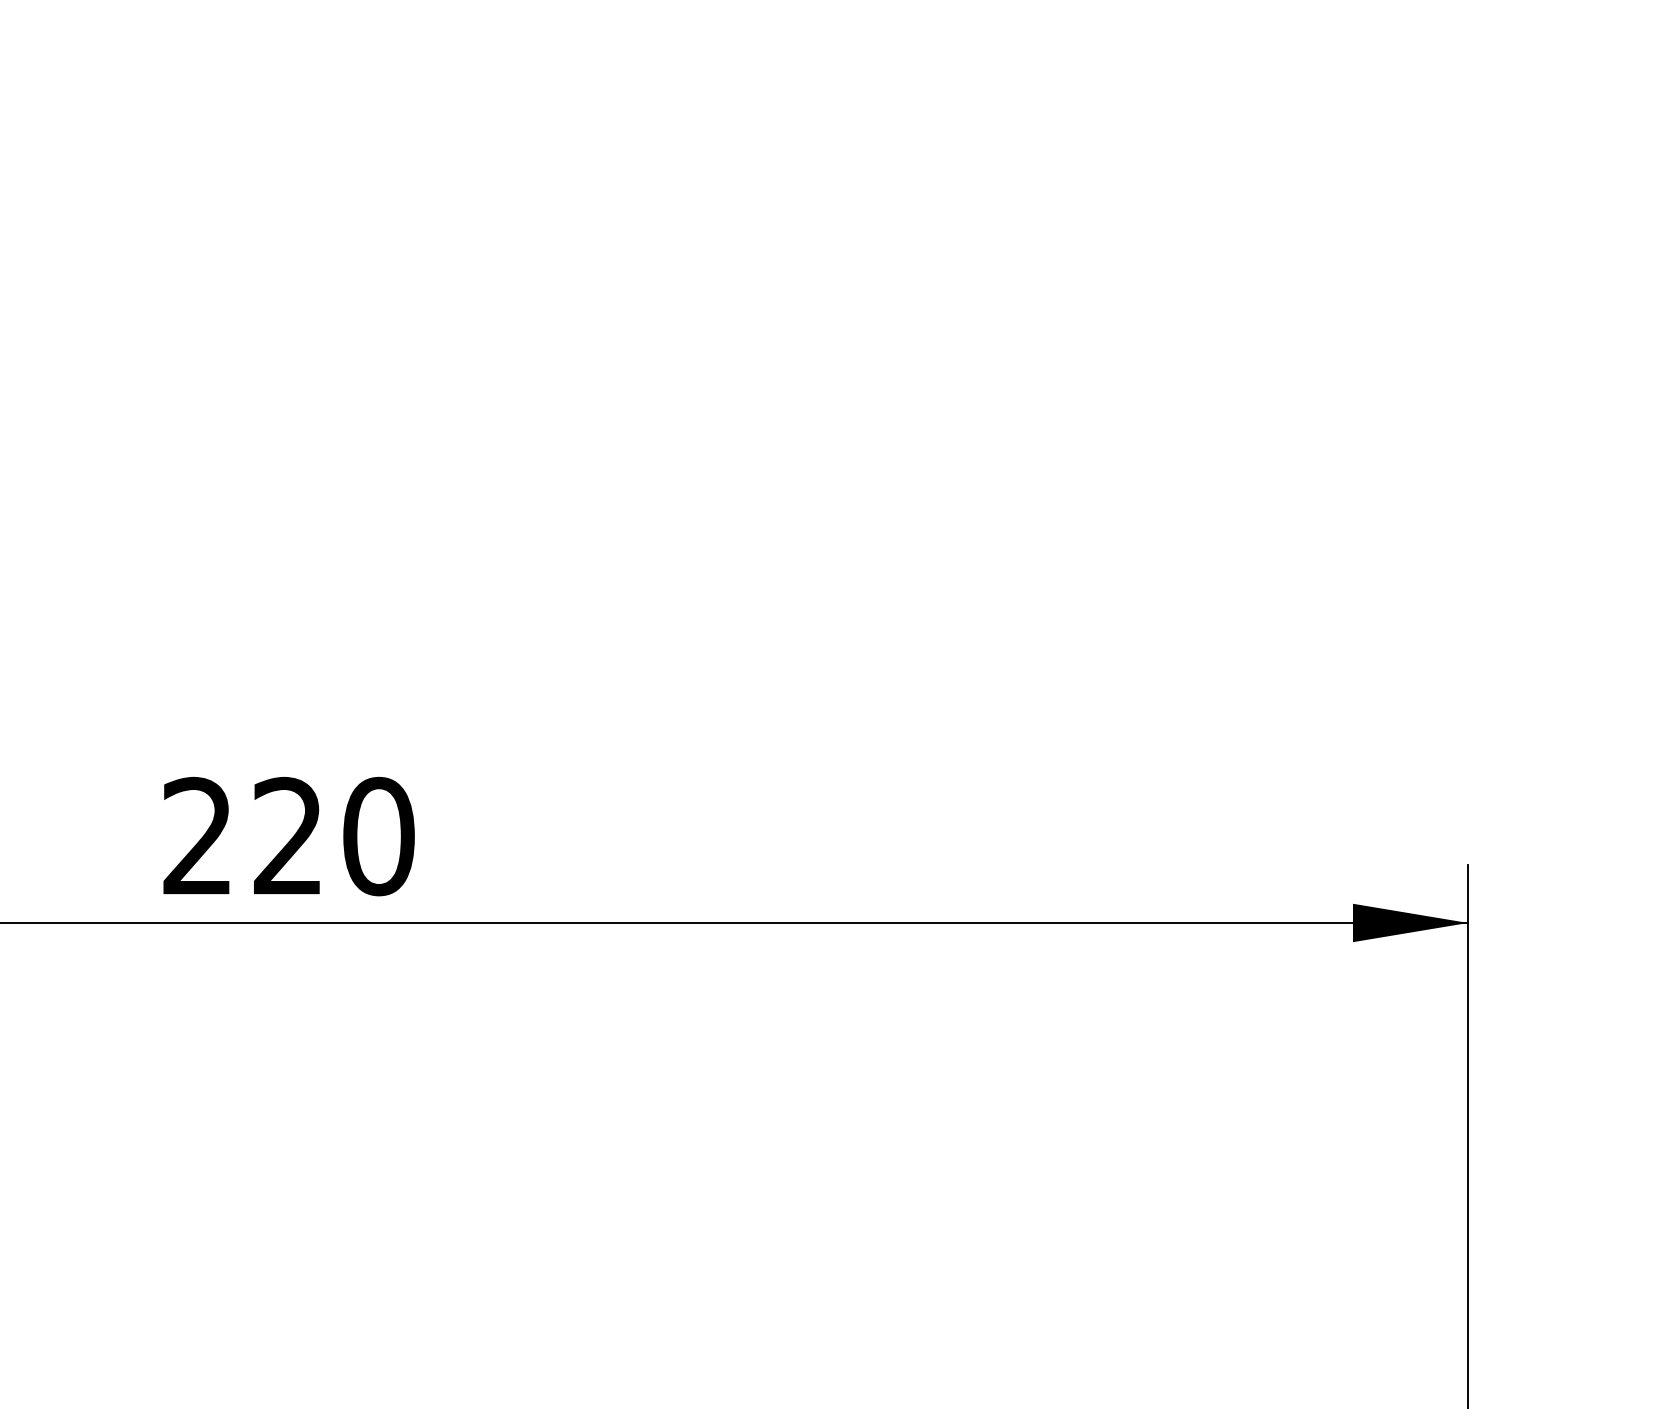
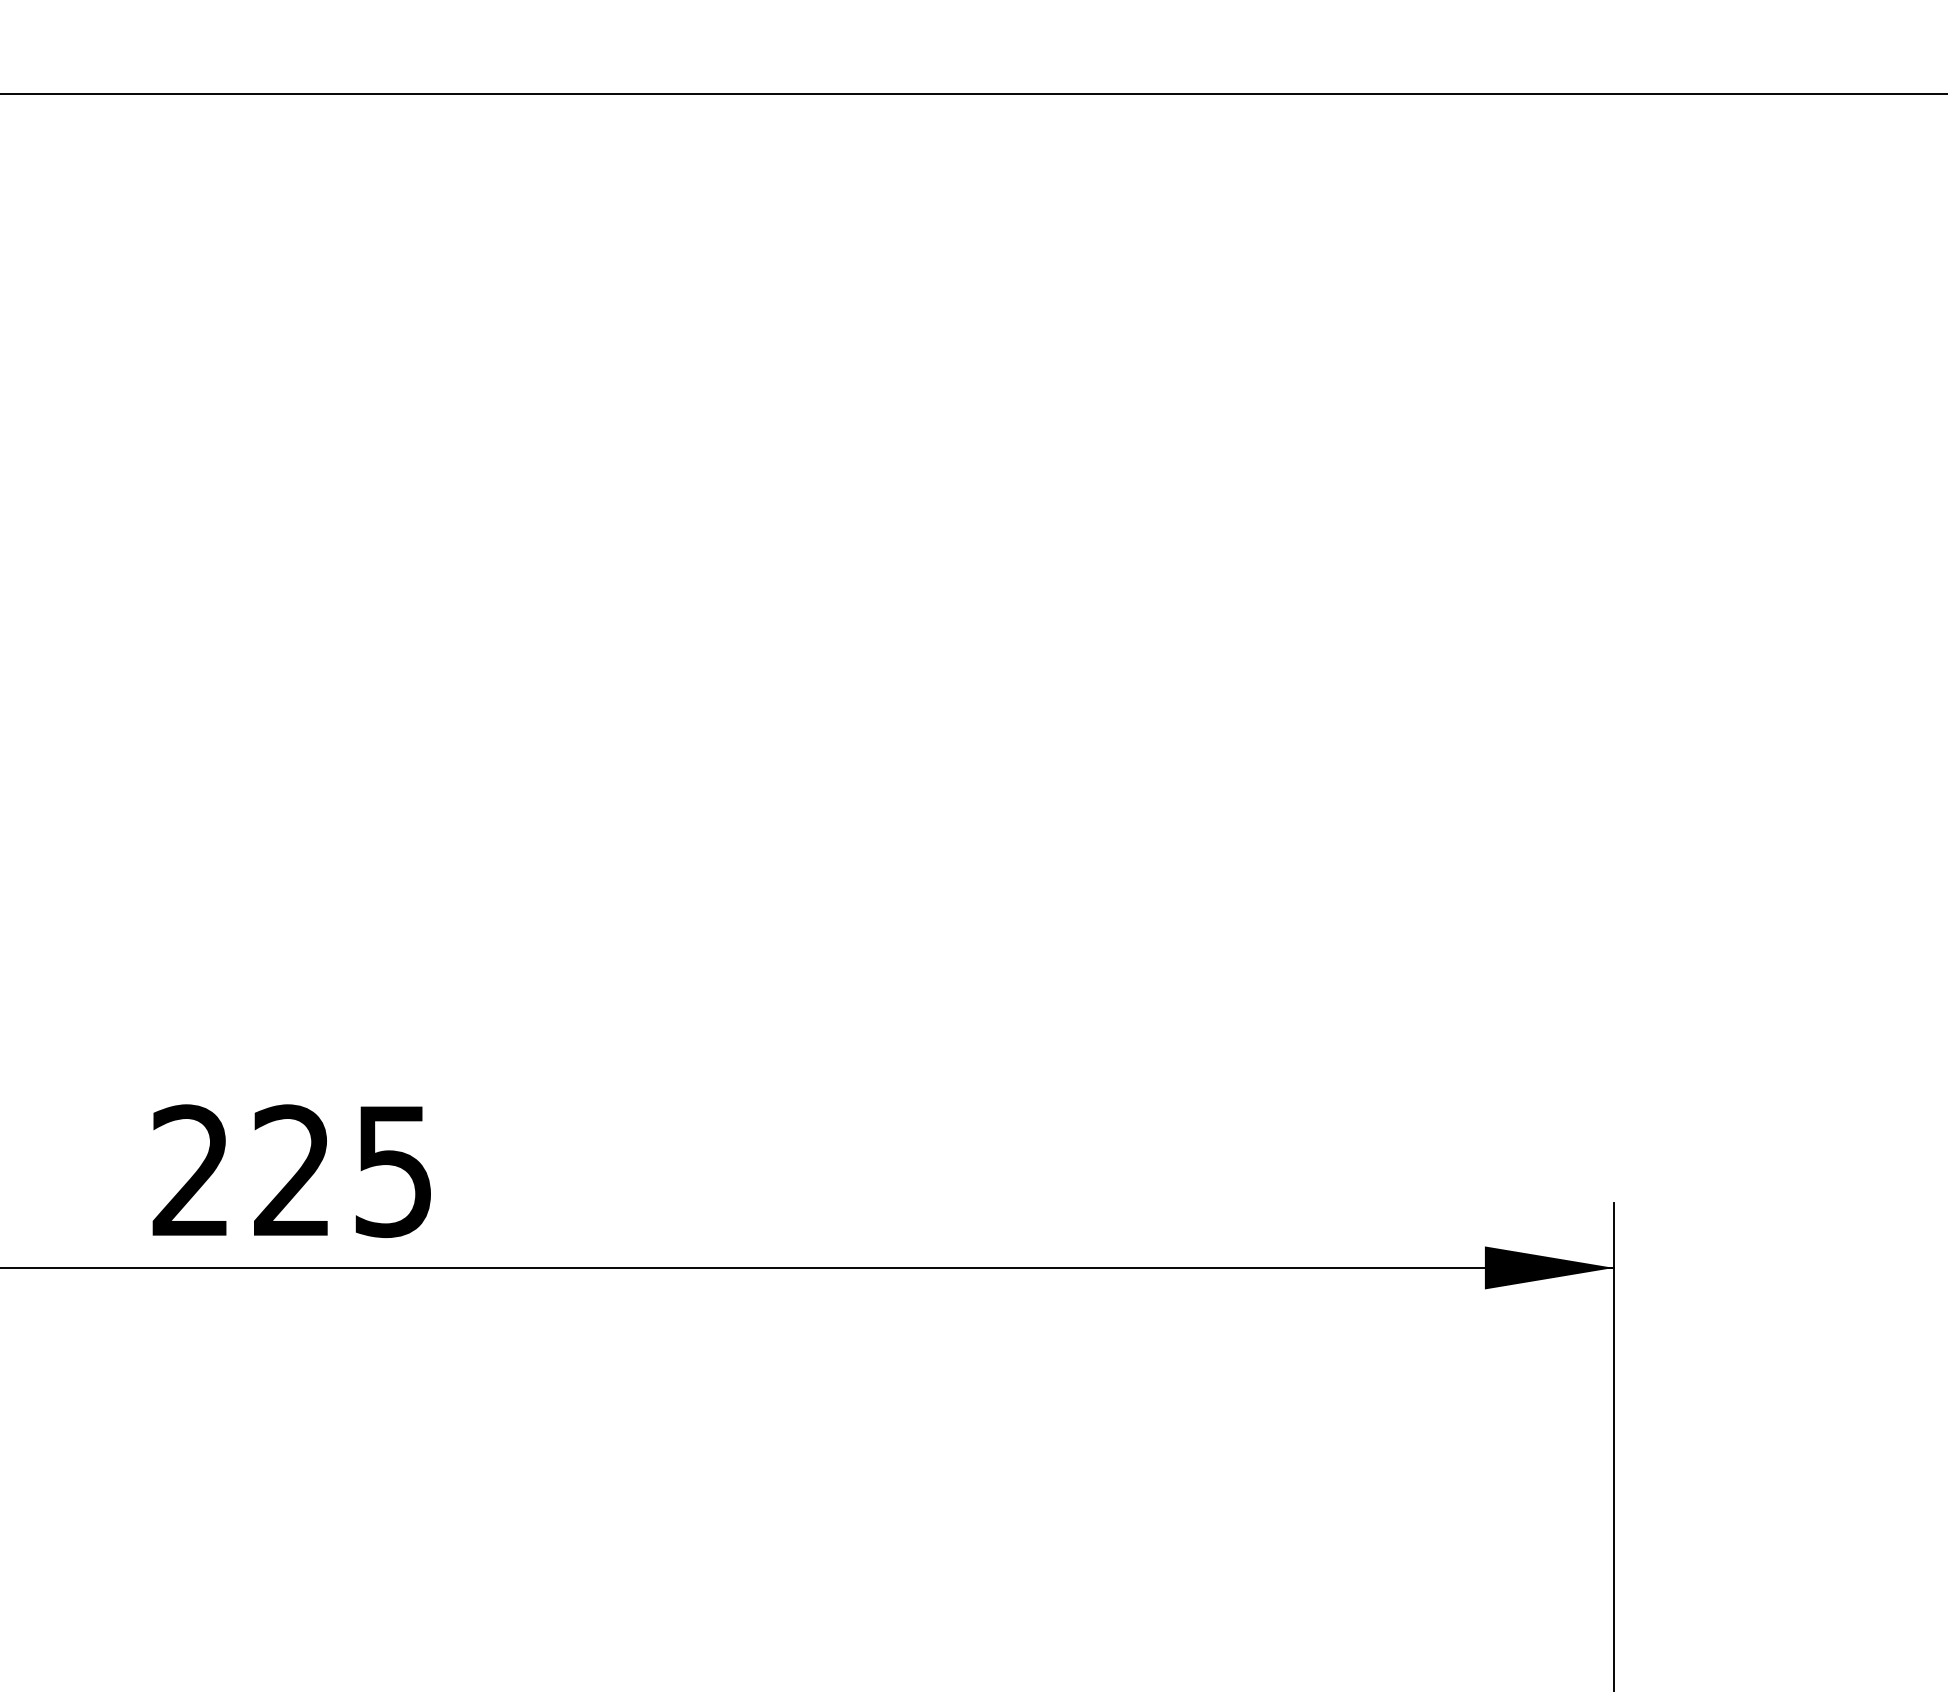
text: (379, 836) -> (394, 1171), 220 -> 225

